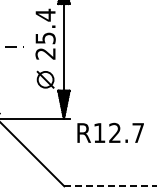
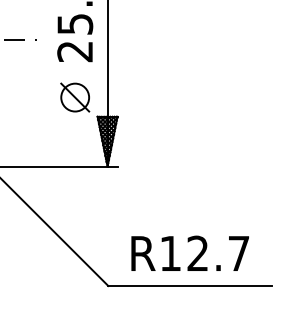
text: (110, 132) -> (189, 252), moved
line: (111, 186) -> (191, 286), dashed -> solid

